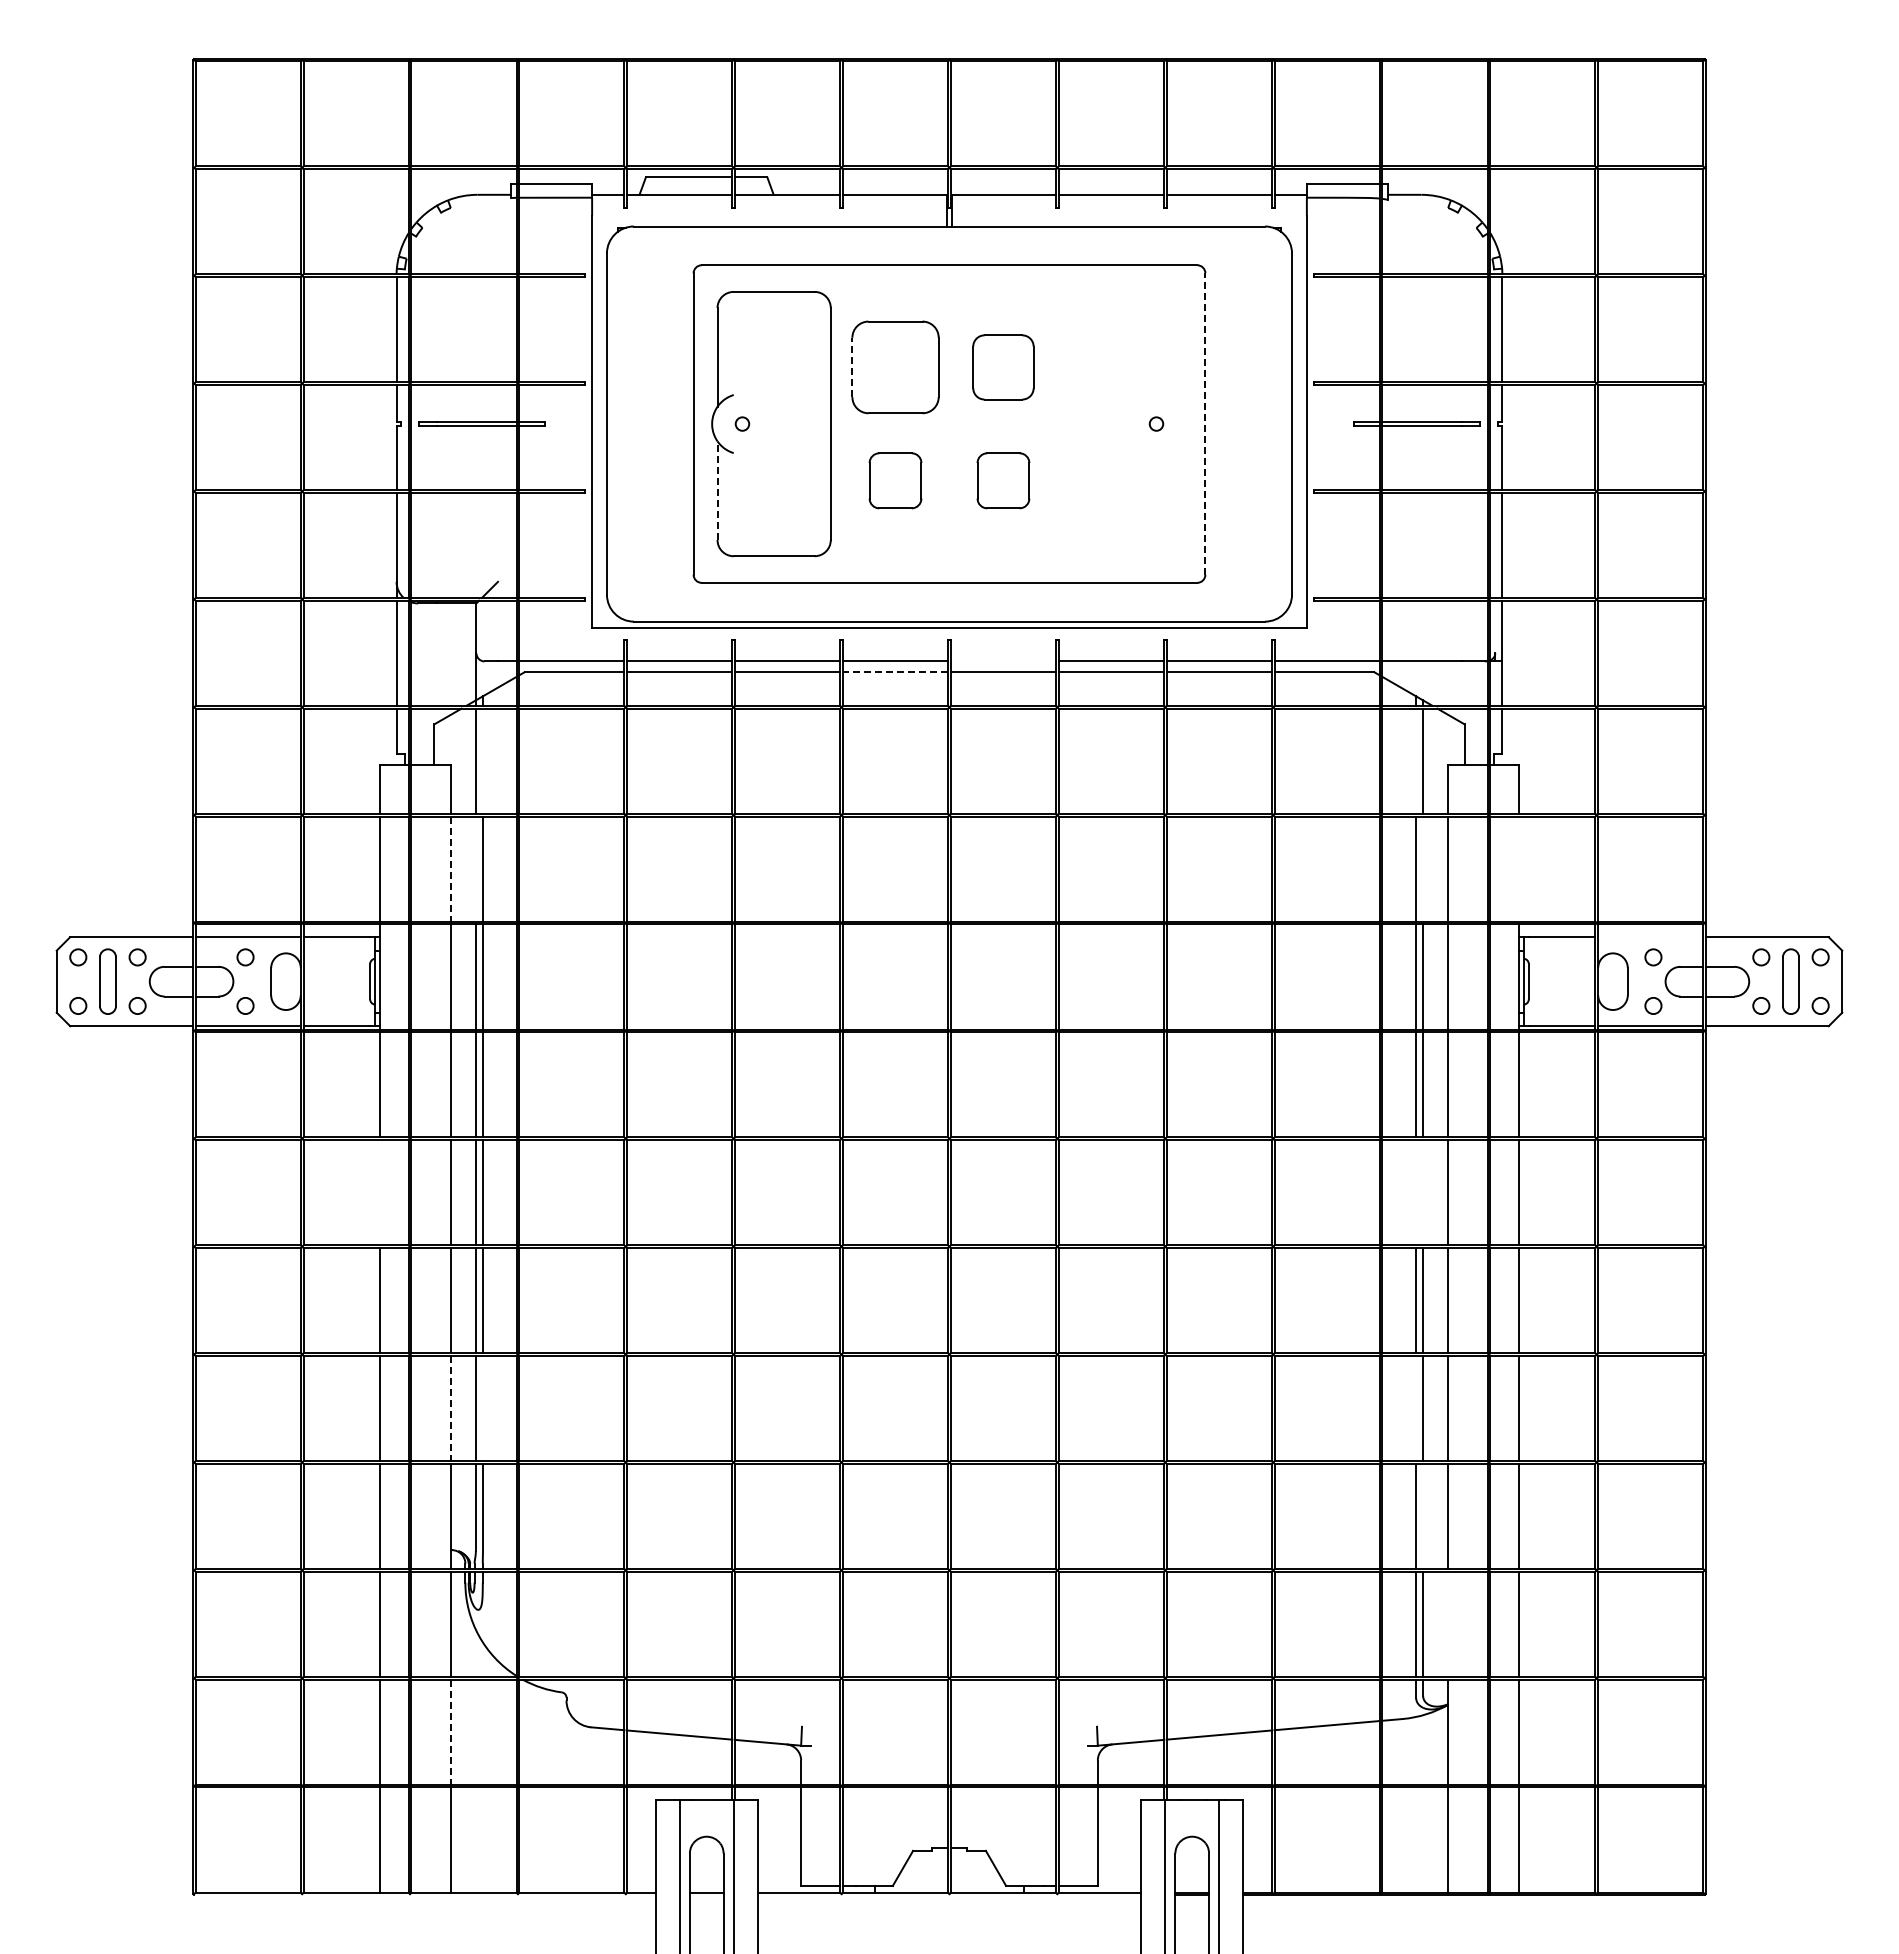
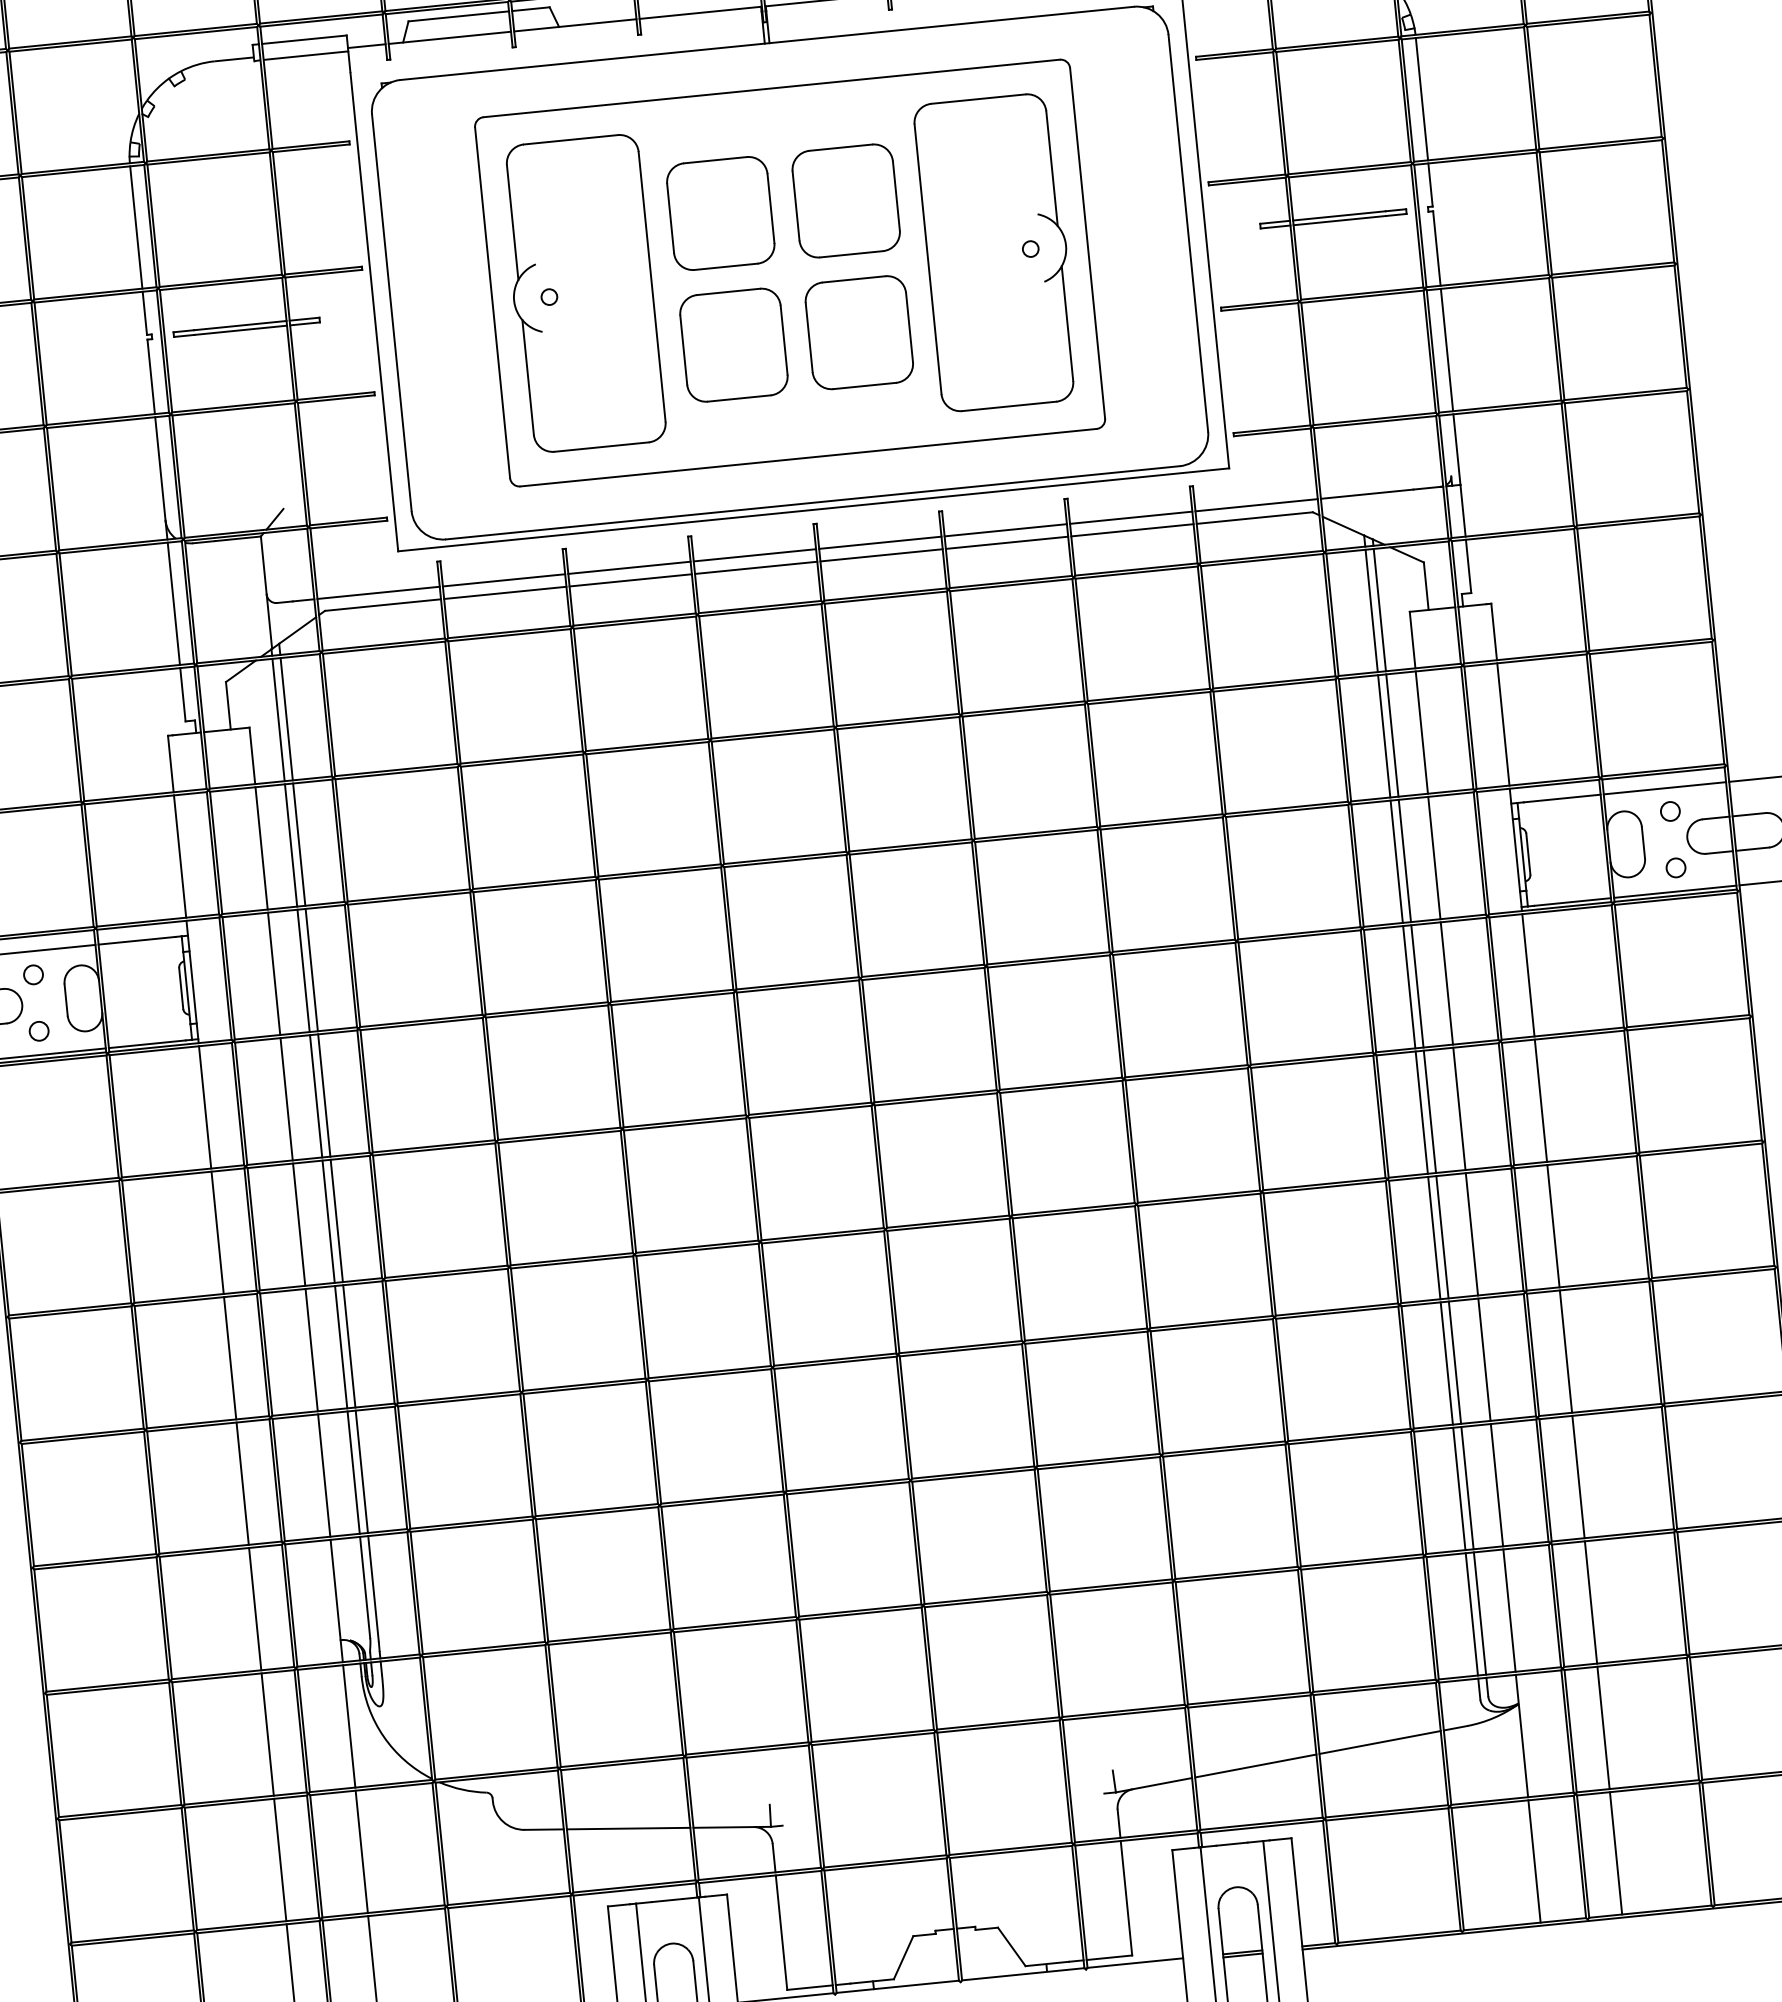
line: (852, 367) -> (670, 218), dashed -> solid
part: (1003, 367) -> (846, 201), size x1.43
part: (1127, 424) -> (997, 252), added
line: (1205, 424) -> (1087, 243), dashed -> solid
part: (895, 480) -> (733, 344), size x1.67
part: (1003, 480) -> (859, 332), size x1.67
line: (717, 490) -> (528, 377), dashed -> solid
line: (1003, 661) -> (880, 542), added
line: (895, 672) -> (756, 568), dashed -> solid
line: (482, 760) -> (286, 718), added
line: (1416, 760) -> (1372, 610), added
line: (475, 868) -> (290, 844), added
line: (1423, 868) -> (1392, 734), added
line: (1518, 868) -> (1503, 723), added
line: (450, 869) -> (261, 848), dashed -> solid
line: (1650, 937) -> (1664, 788), added
line: (380, 1192) -> (217, 1232), added
line: (1416, 1192) -> (1422, 1112), added
line: (1423, 1192) -> (1430, 1111), added
line: (450, 1408) -> (324, 1475), dashed -> solid
line: (482, 1408) -> (361, 1471), added
line: (1416, 1408) -> (1447, 1363), added
line: (1423, 1516) -> (1467, 1488), added
line: (1448, 1623) -> (1509, 1609), added
line: (450, 1732) -> (361, 1852), dashed -> solid

